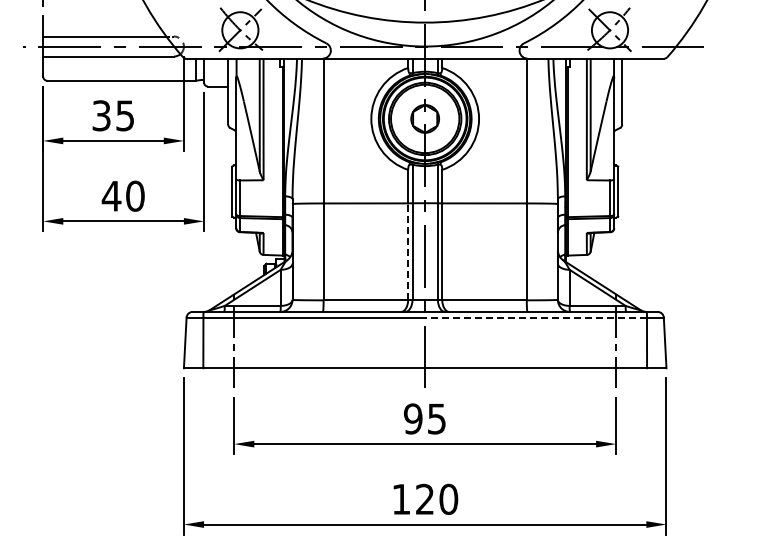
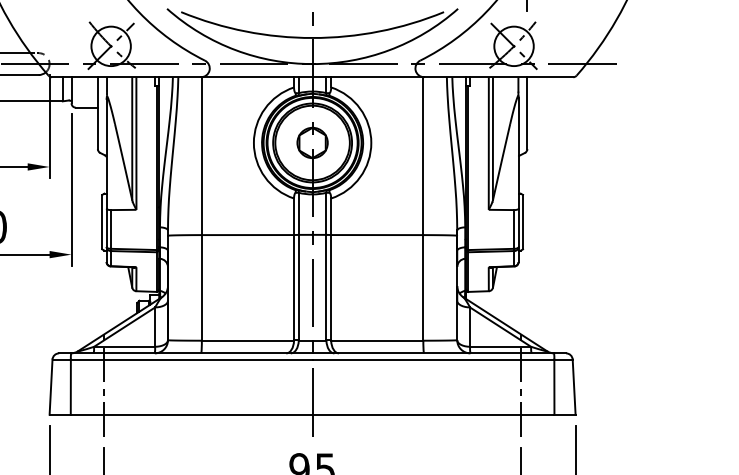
line: (408, 251) -> (294, 287), dashed -> solid
line: (536, 317) -> (433, 359), dashed -> solid

